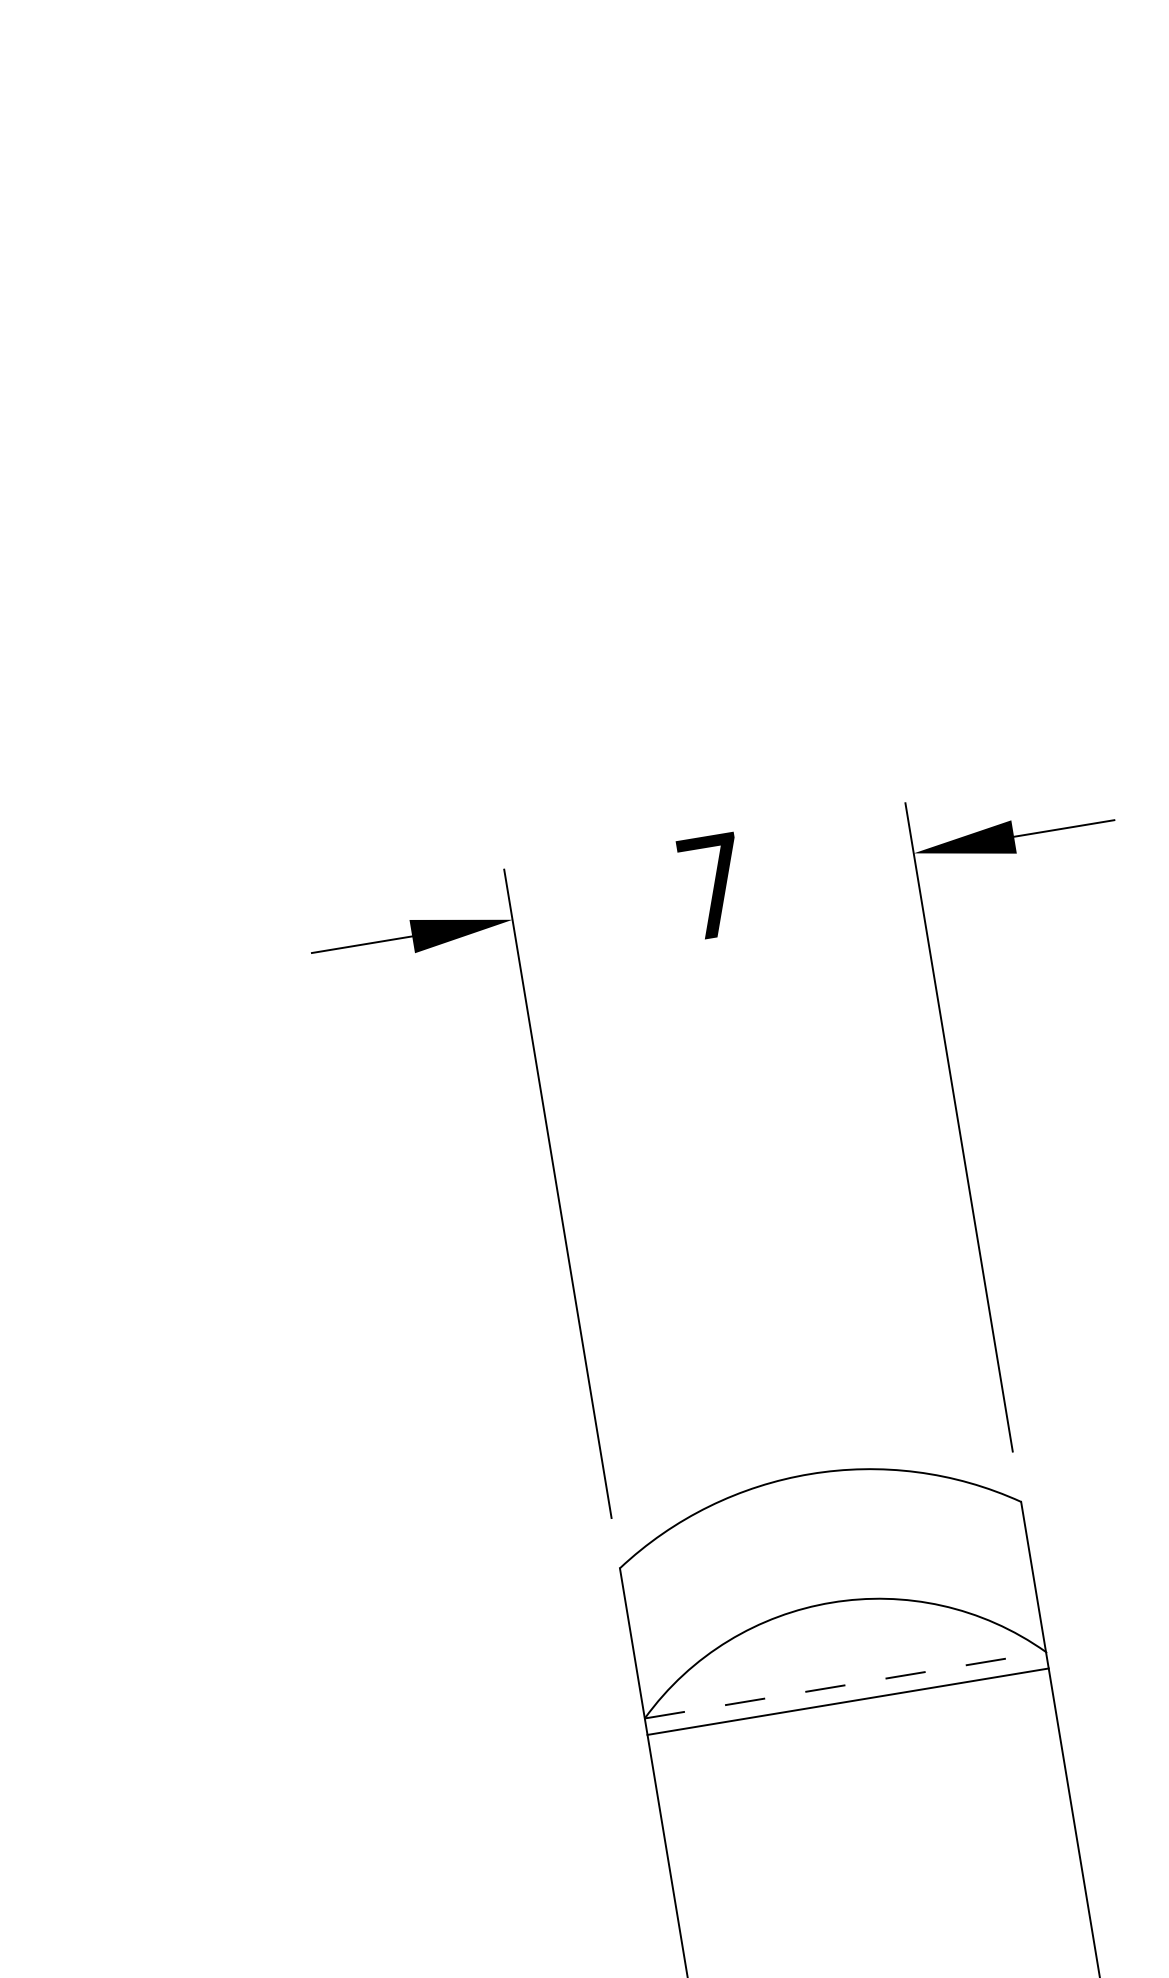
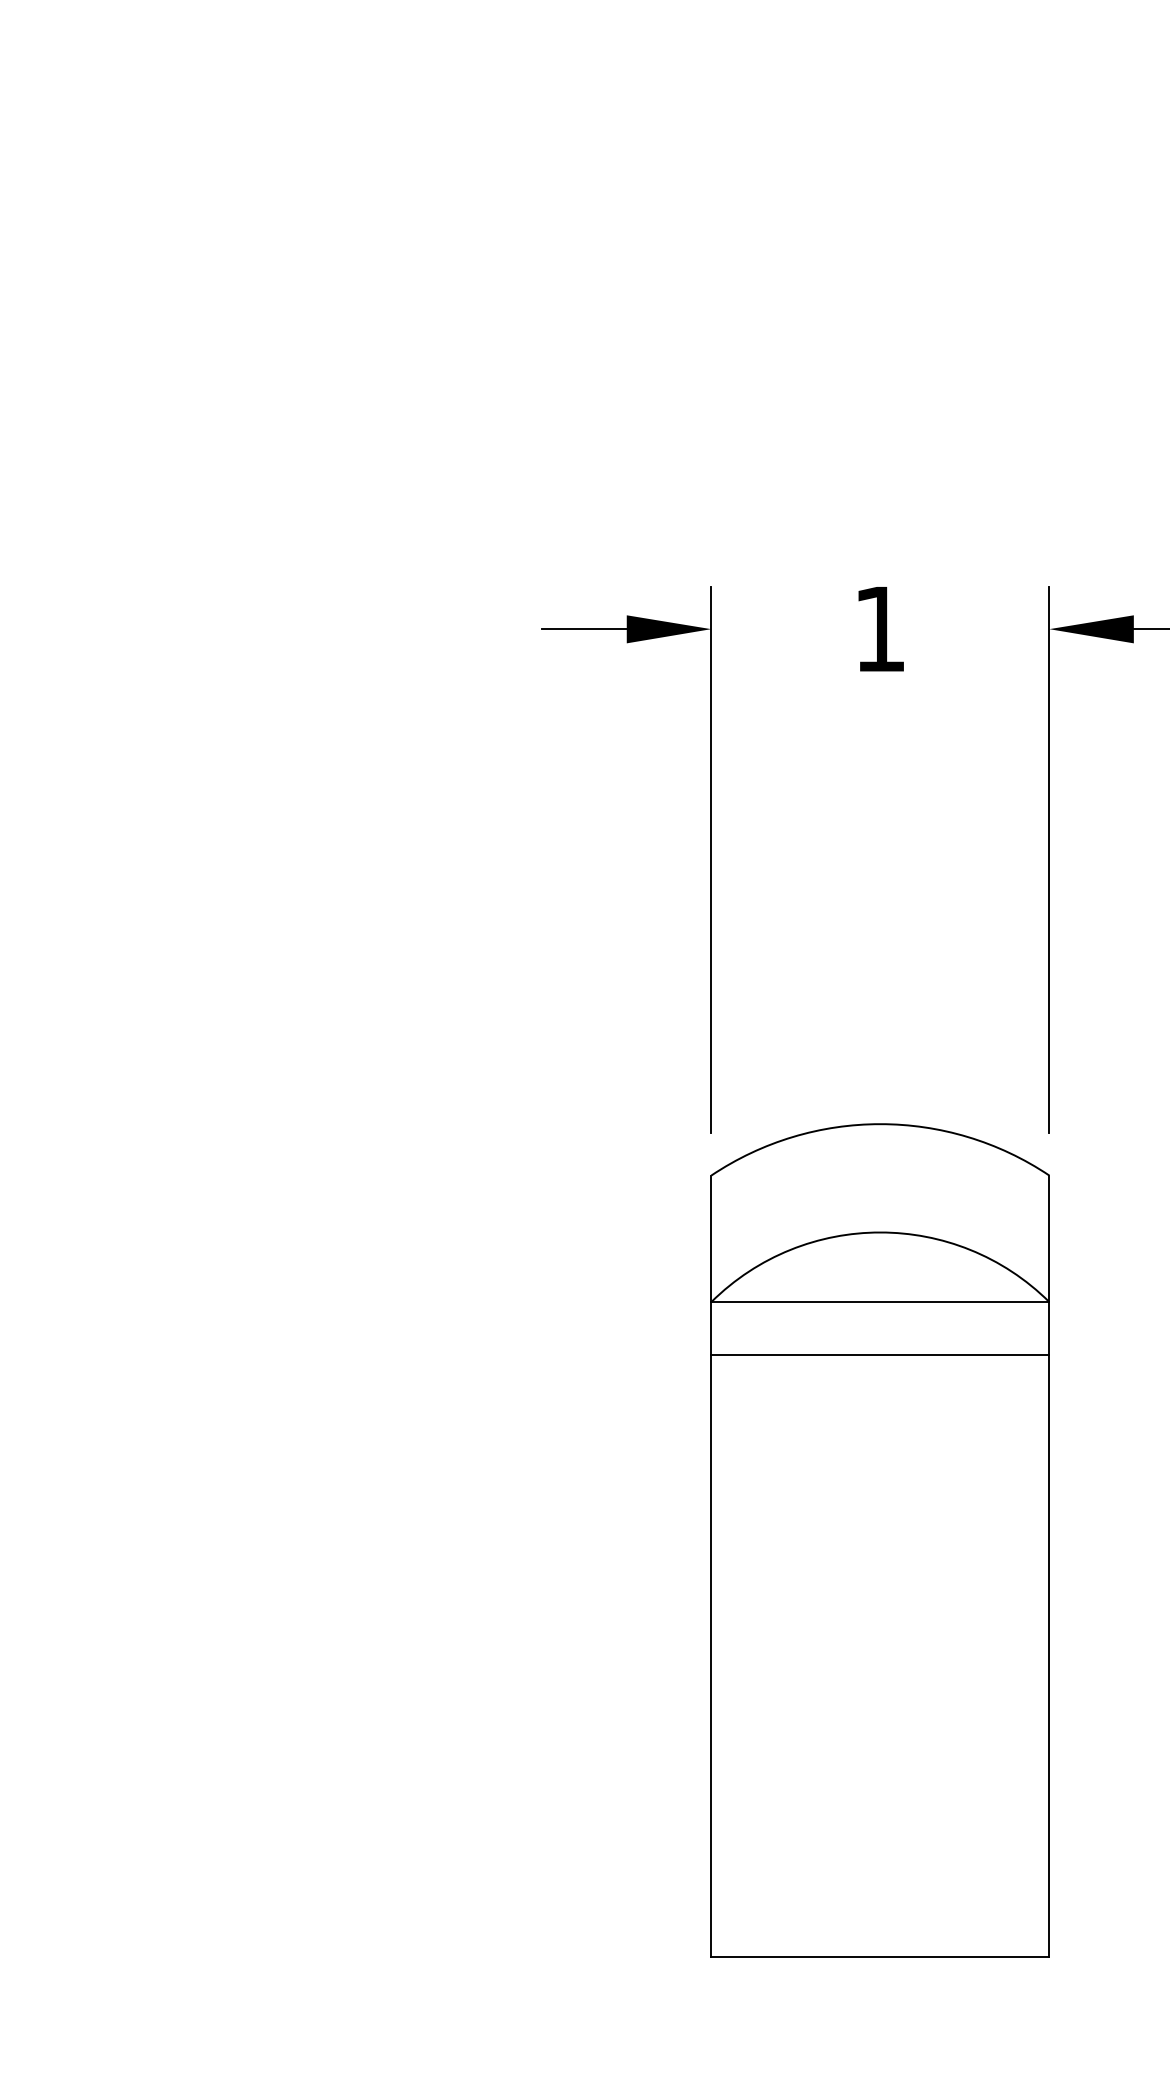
text: (712, 887) -> (879, 629), 7 -> 1
line: (845, 1685) -> (880, 1302), dashed -> solid
line: (848, 1701) -> (880, 1354), moved

